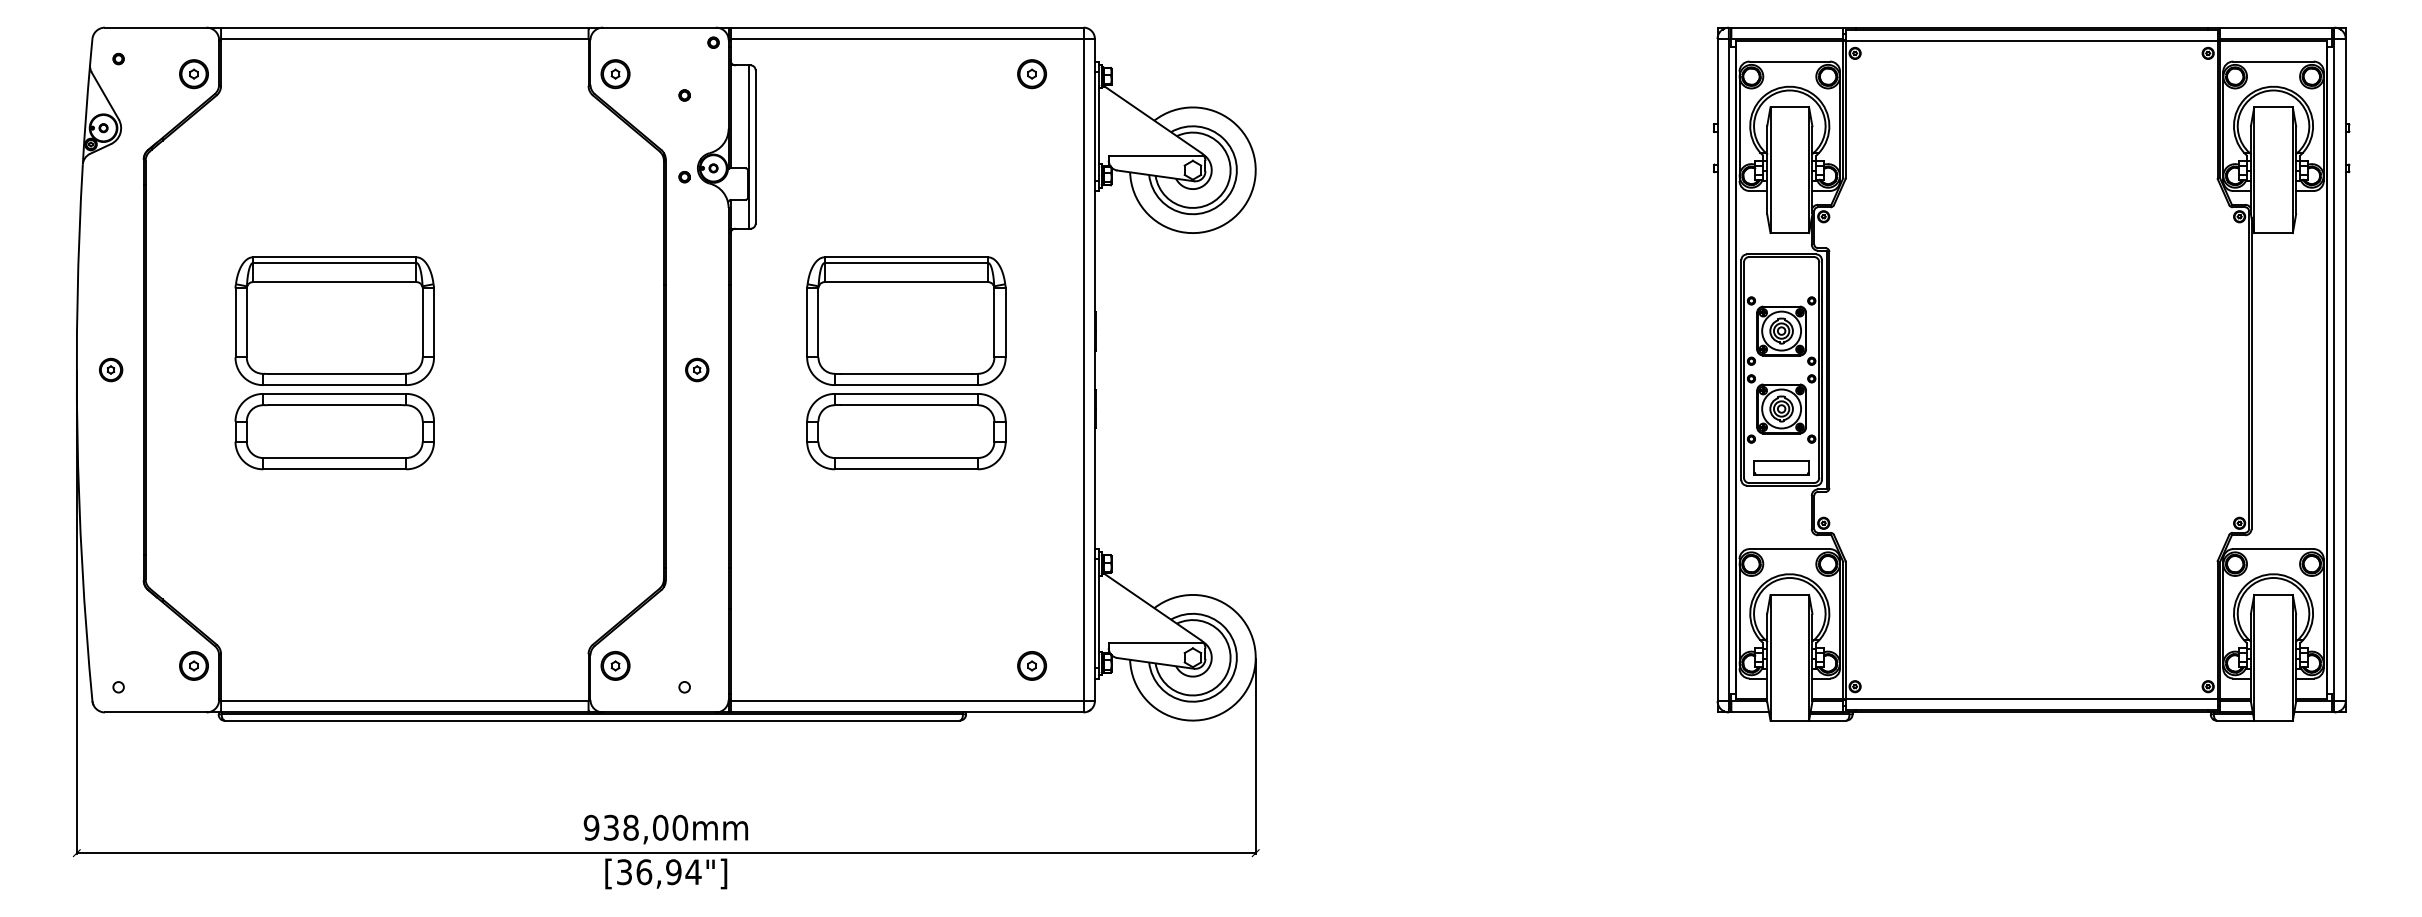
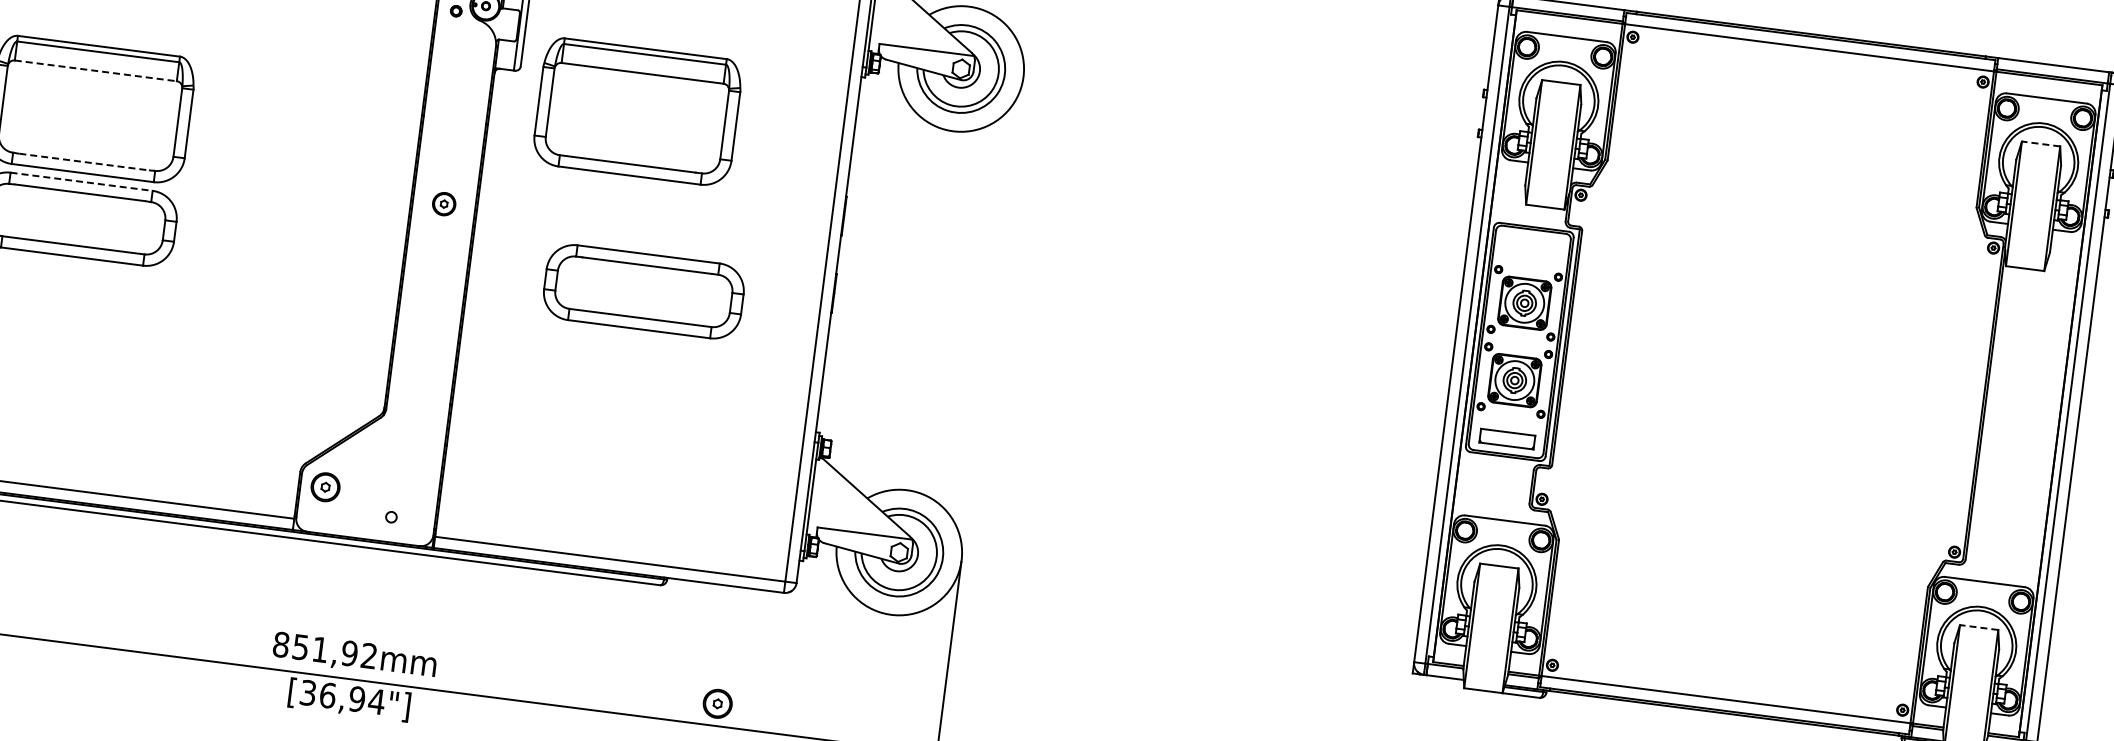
line: (2273, 107) -> (2041, 144), solid -> dashed
line: (334, 282) -> (95, 71), solid -> dashed
part: (906, 320) -> (637, 111), moved
line: (335, 374) -> (84, 162), solid -> dashed
line: (334, 393) -> (81, 181), solid -> dashed
line: (2273, 594) -> (1979, 627), solid -> dashed
part: (1031, 665) -> (717, 703), moved
text: (635, 827) -> (324, 650), 938,00mm -> 851,92mm

